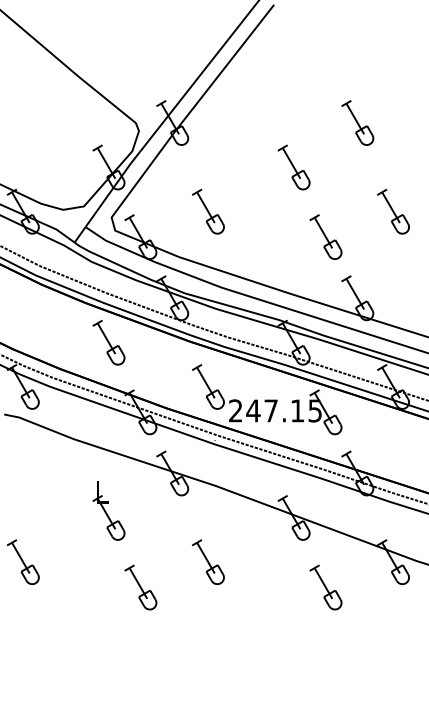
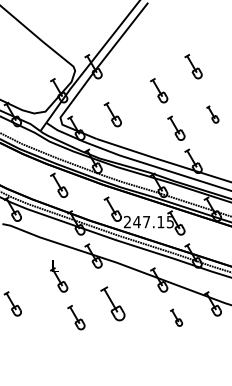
part: (393, 211) -> (212, 114), size x0.7
part: (208, 561) -> (112, 303), size x1.4
part: (326, 587) -> (176, 317), size x0.7

